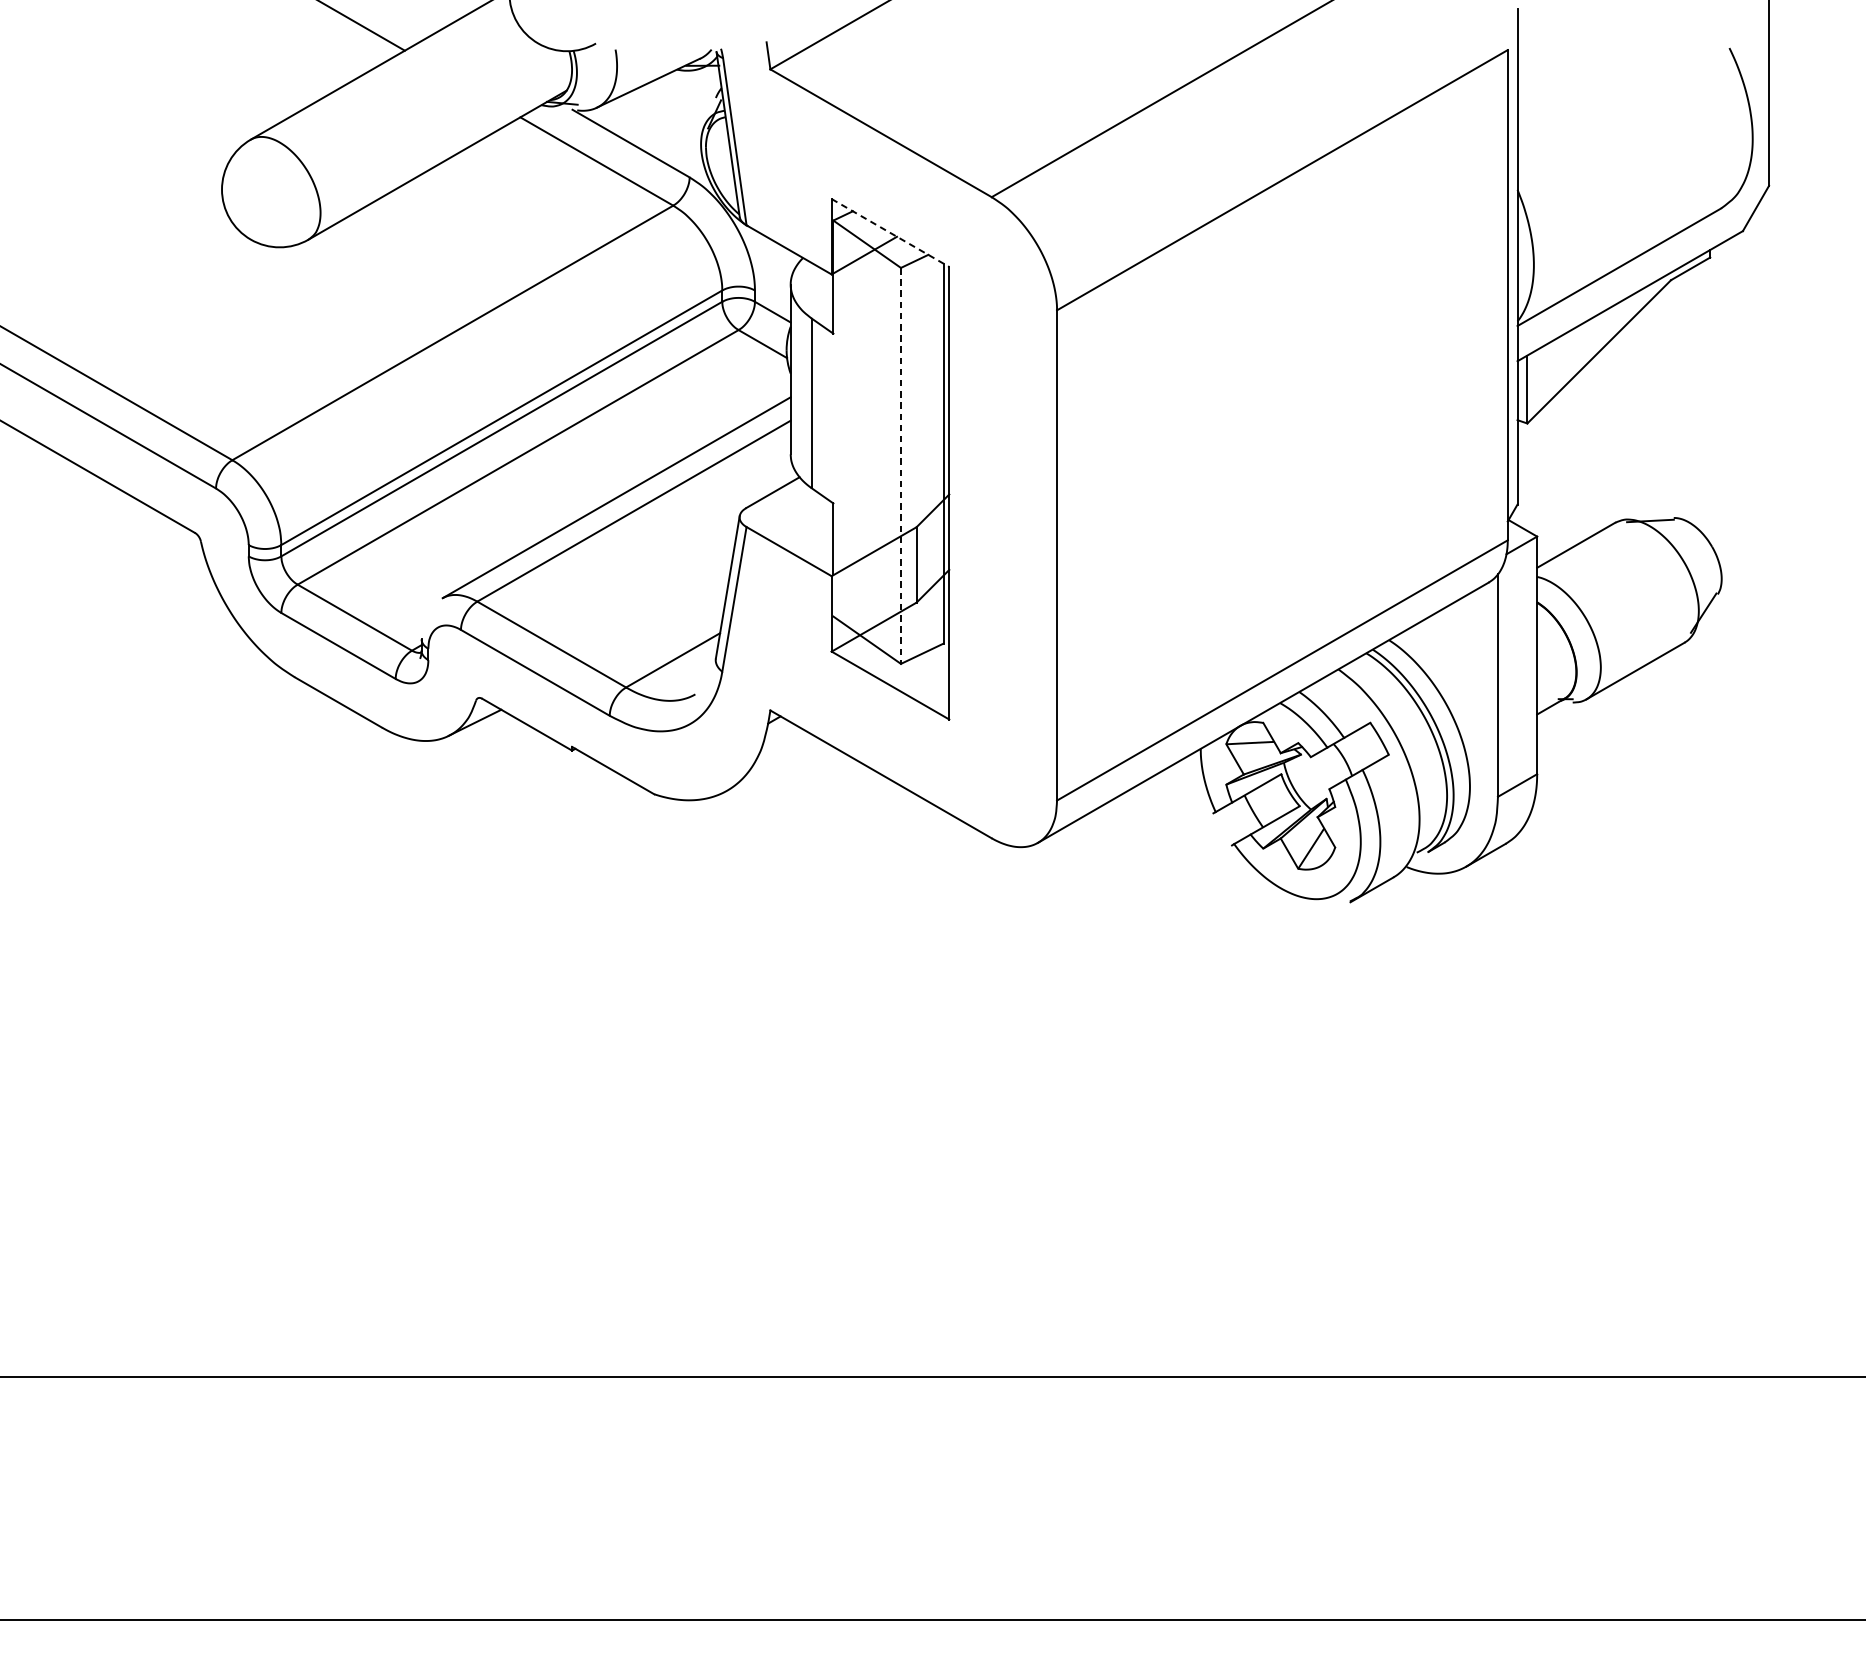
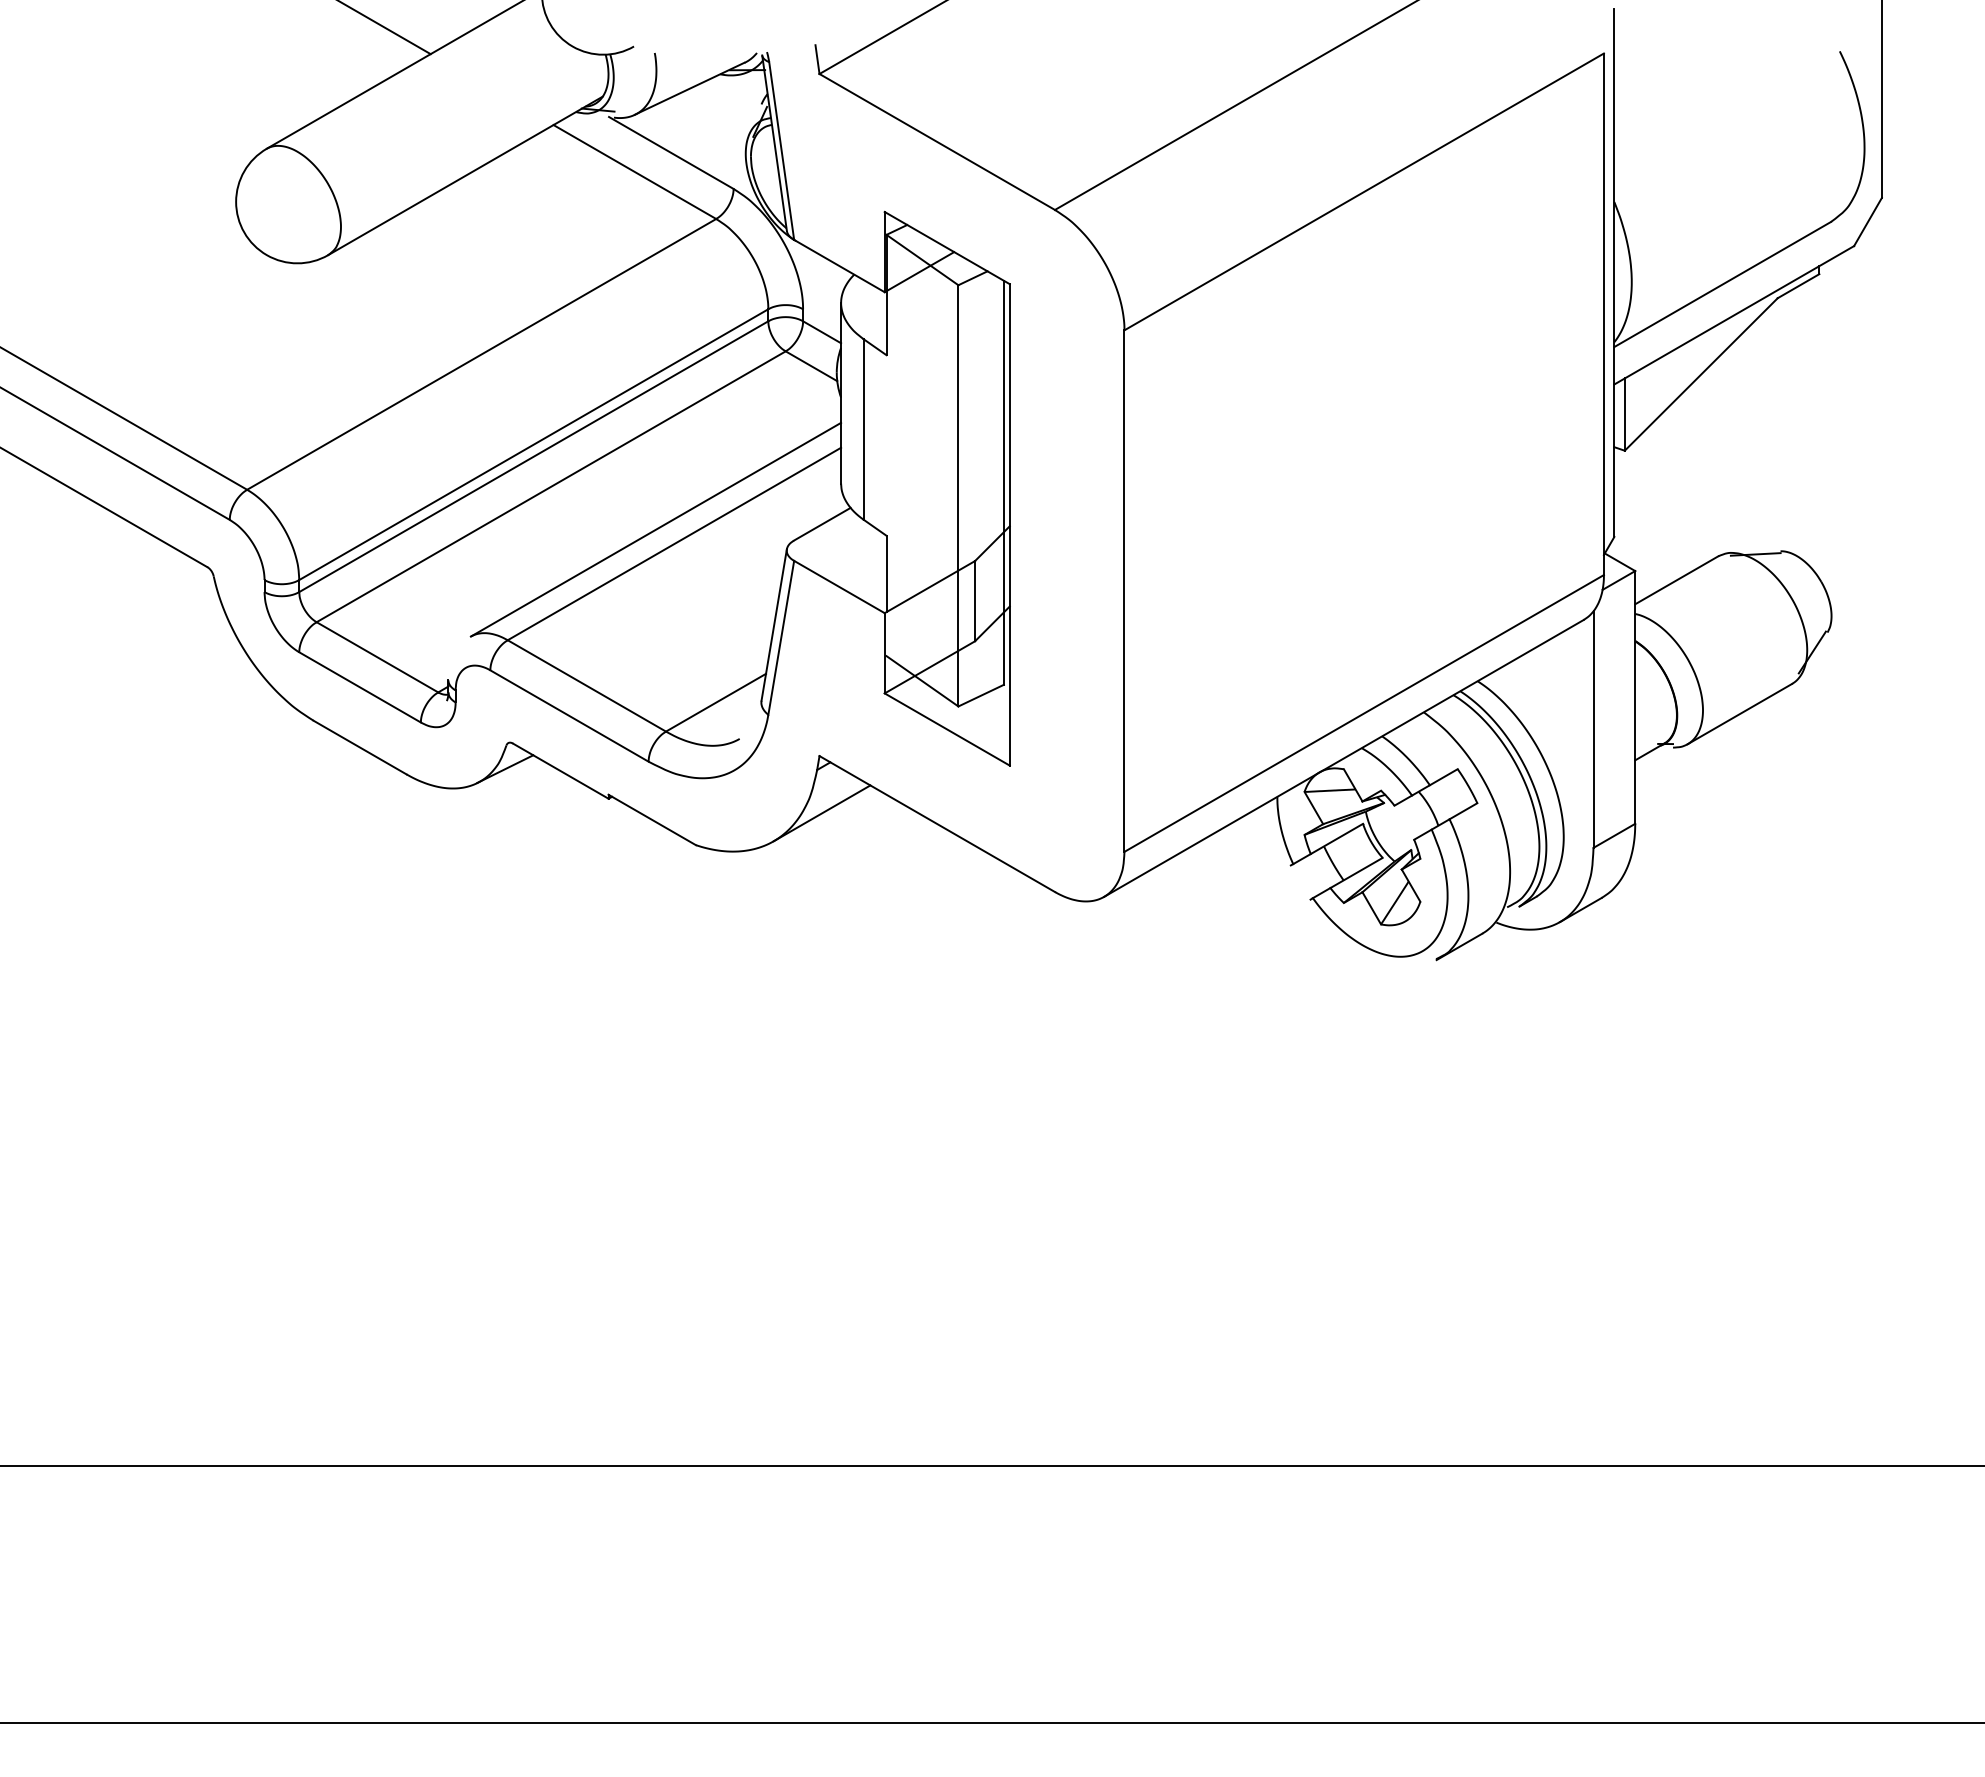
line: (890, 233) -> (947, 248), dashed -> solid
line: (901, 465) -> (958, 495), dashed -> solid
line: (772, 764) -> (821, 813), added

